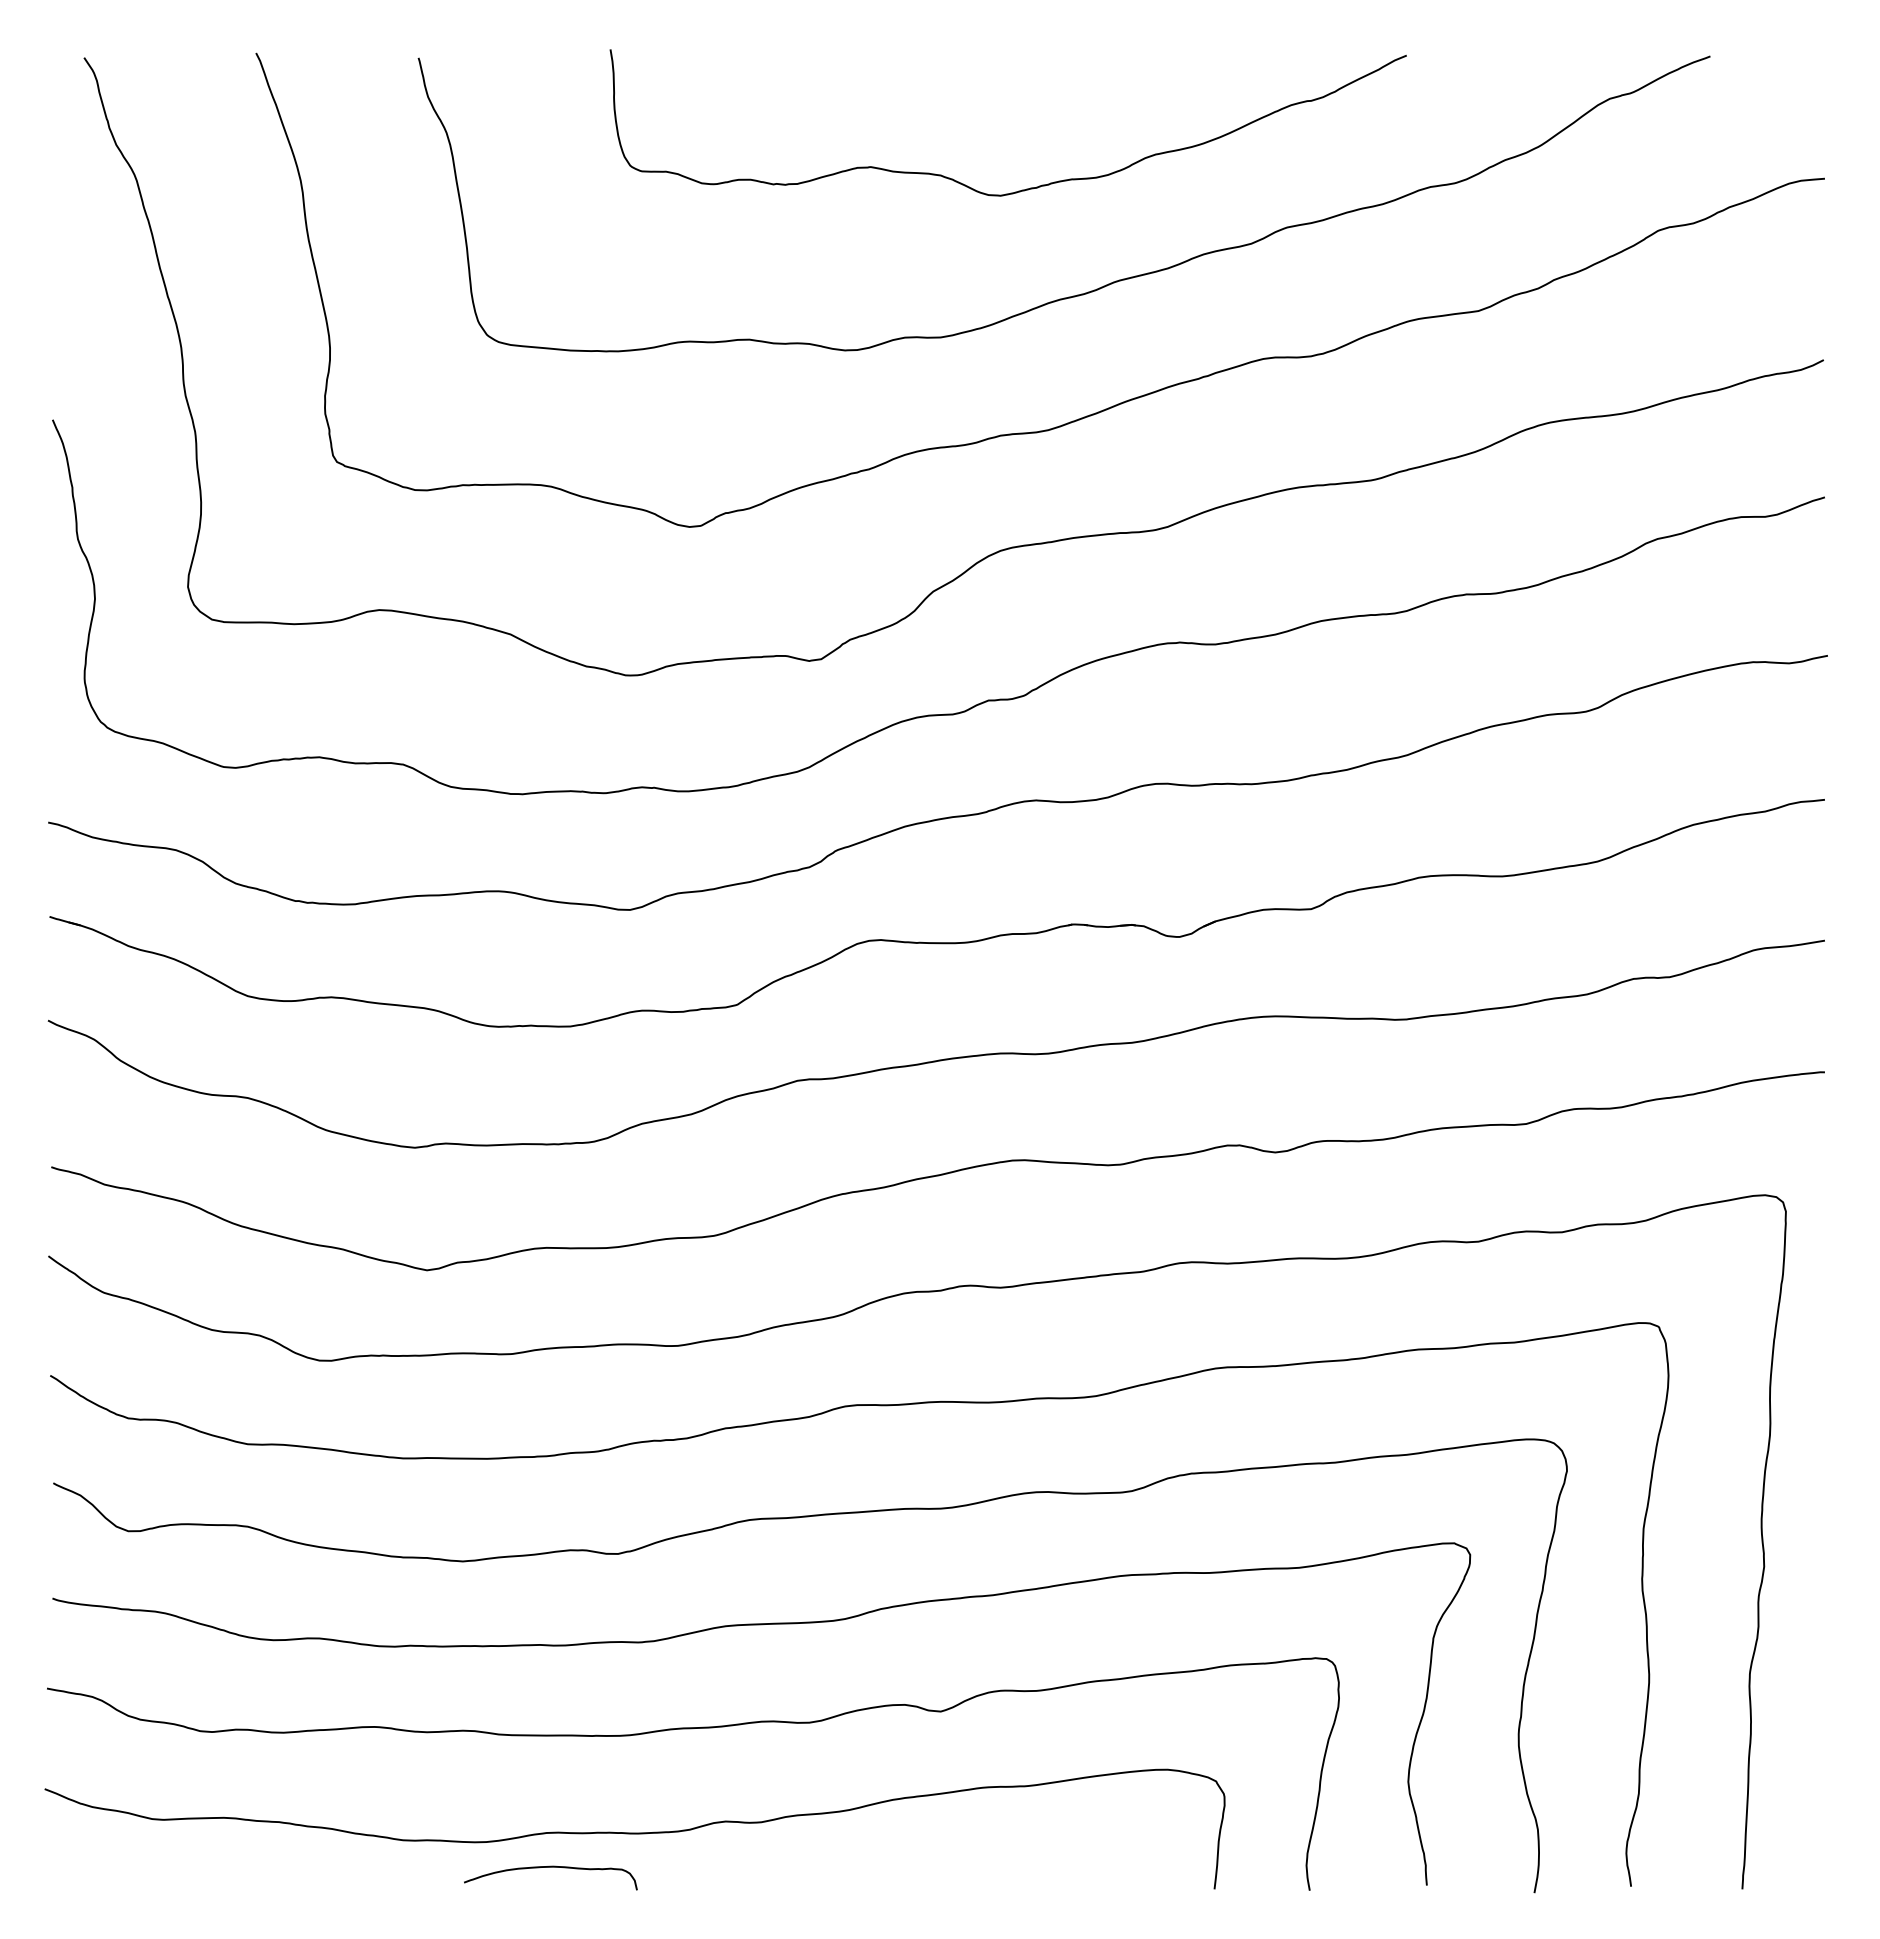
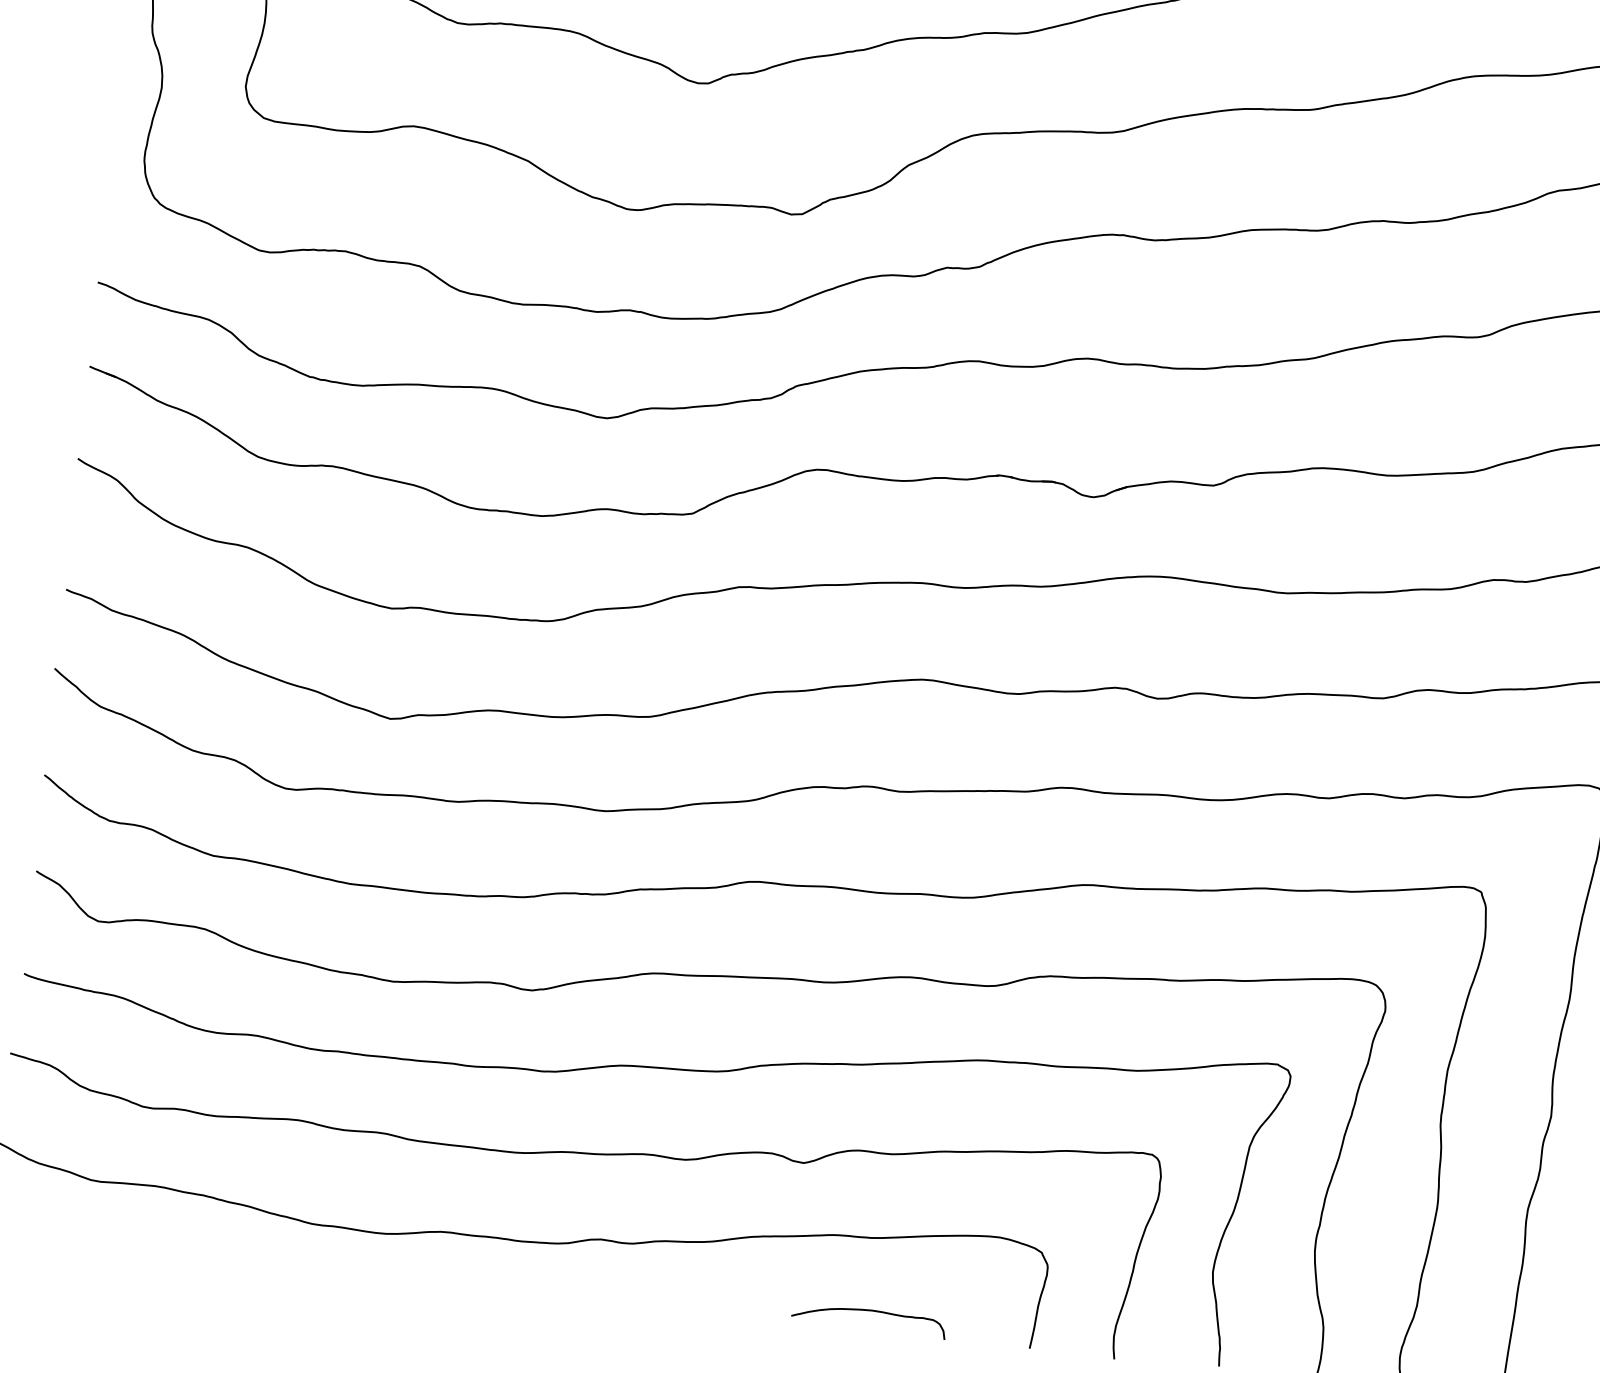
curve: (550, 1867) -> (869, 1311), moved

